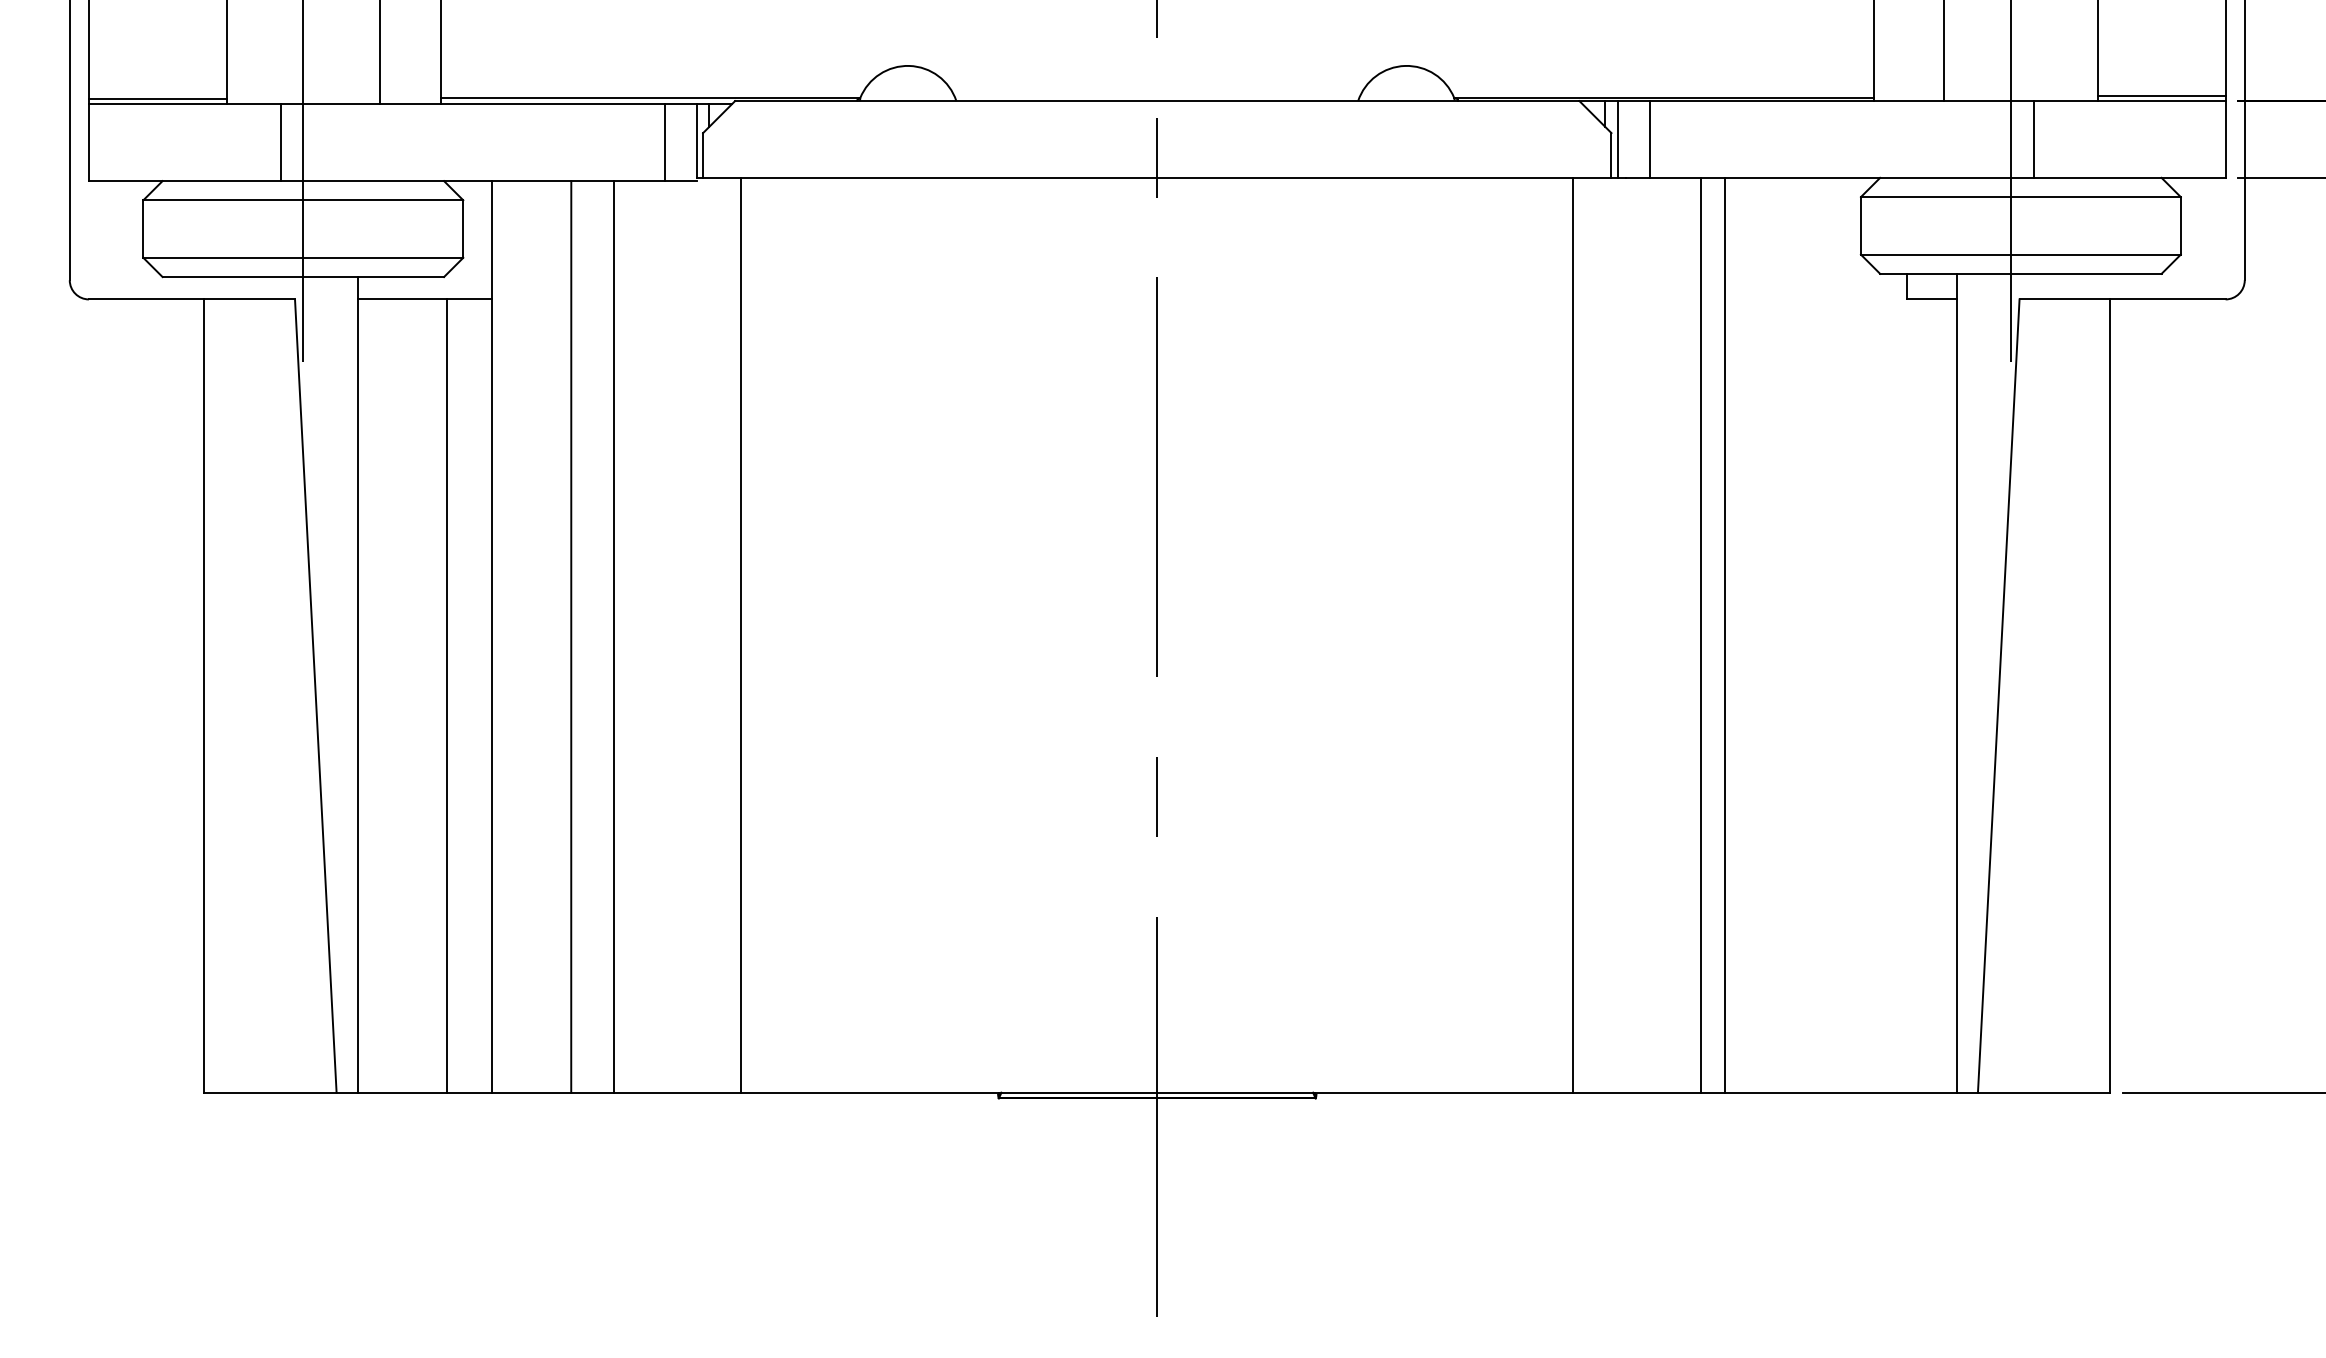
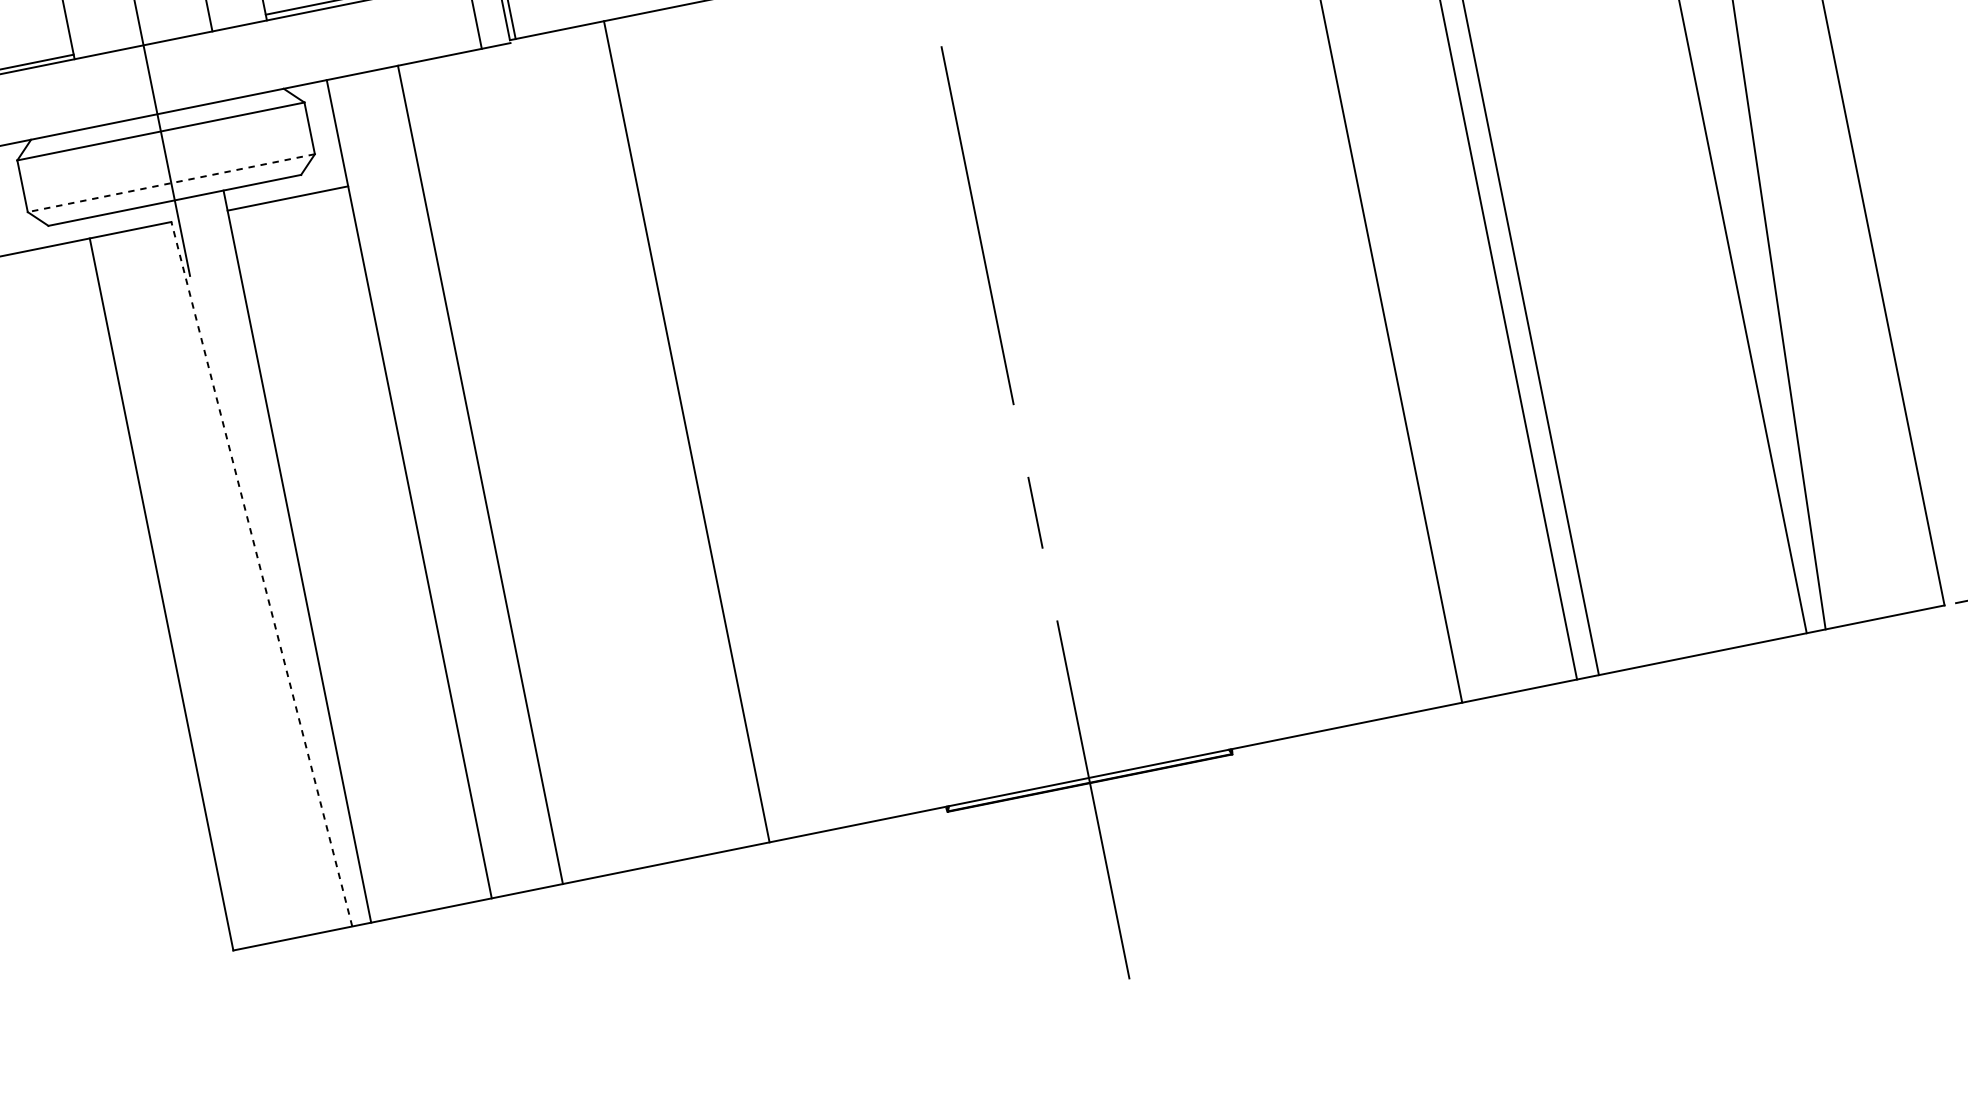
line: (280, 142) -> (129, 83), removed
line: (303, 257) -> (171, 182), solid -> dashed
line: (741, 634) -> (686, 431), moved
line: (613, 636) -> (518, 466), removed
line: (315, 695) -> (261, 573), solid -> dashed
line: (447, 695) -> (379, 549), removed

